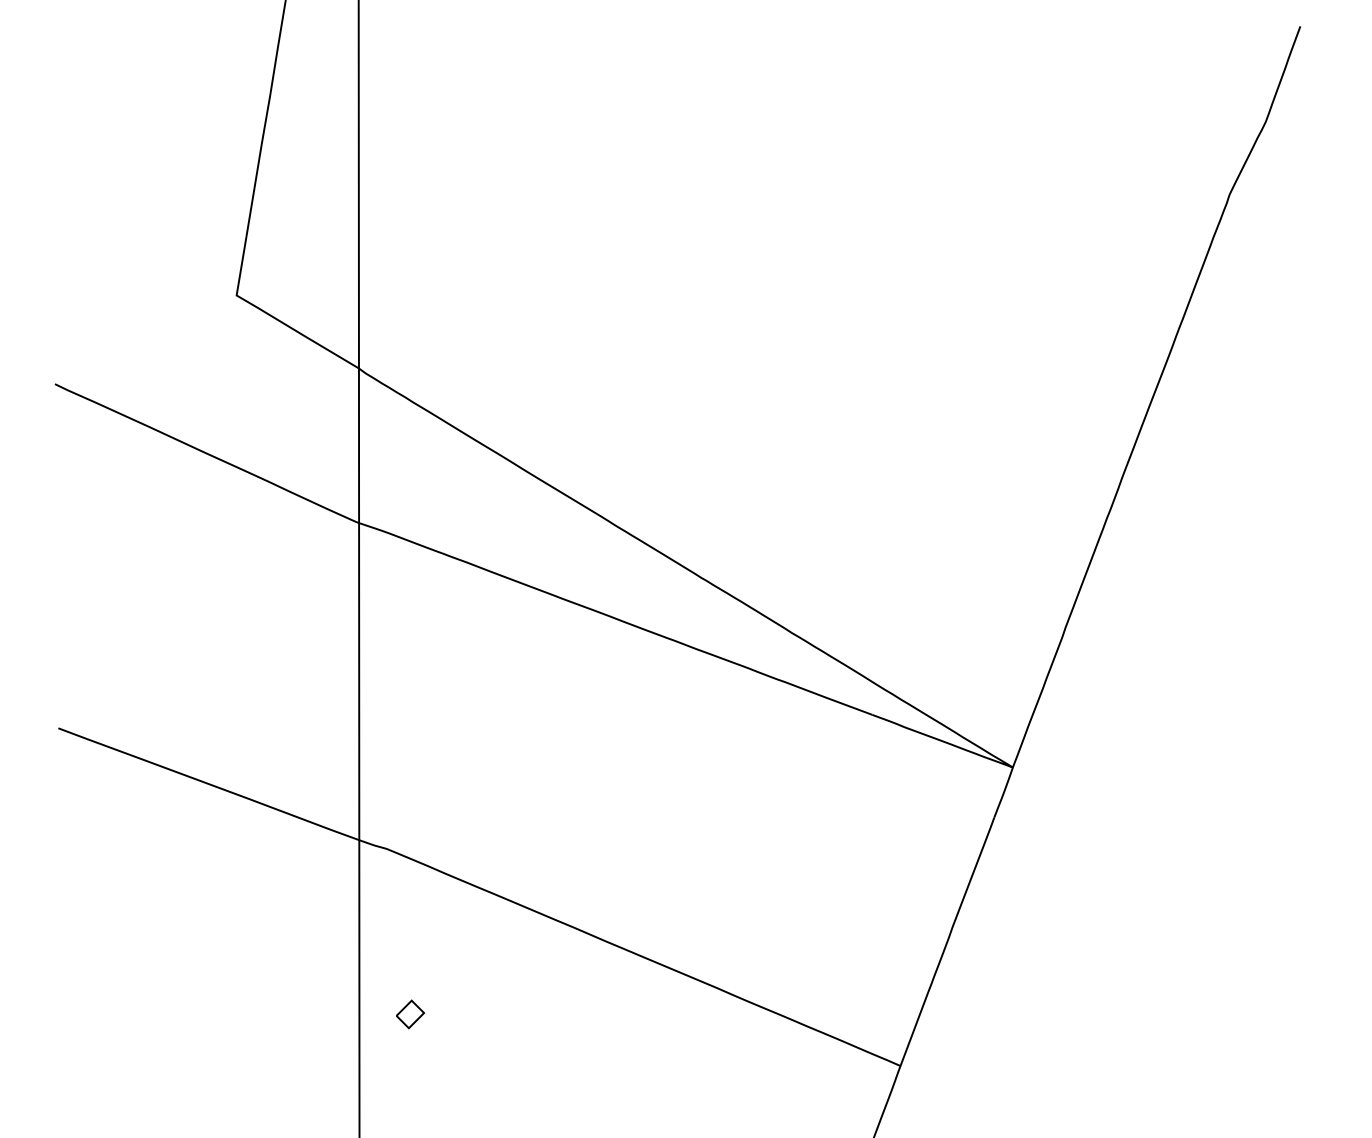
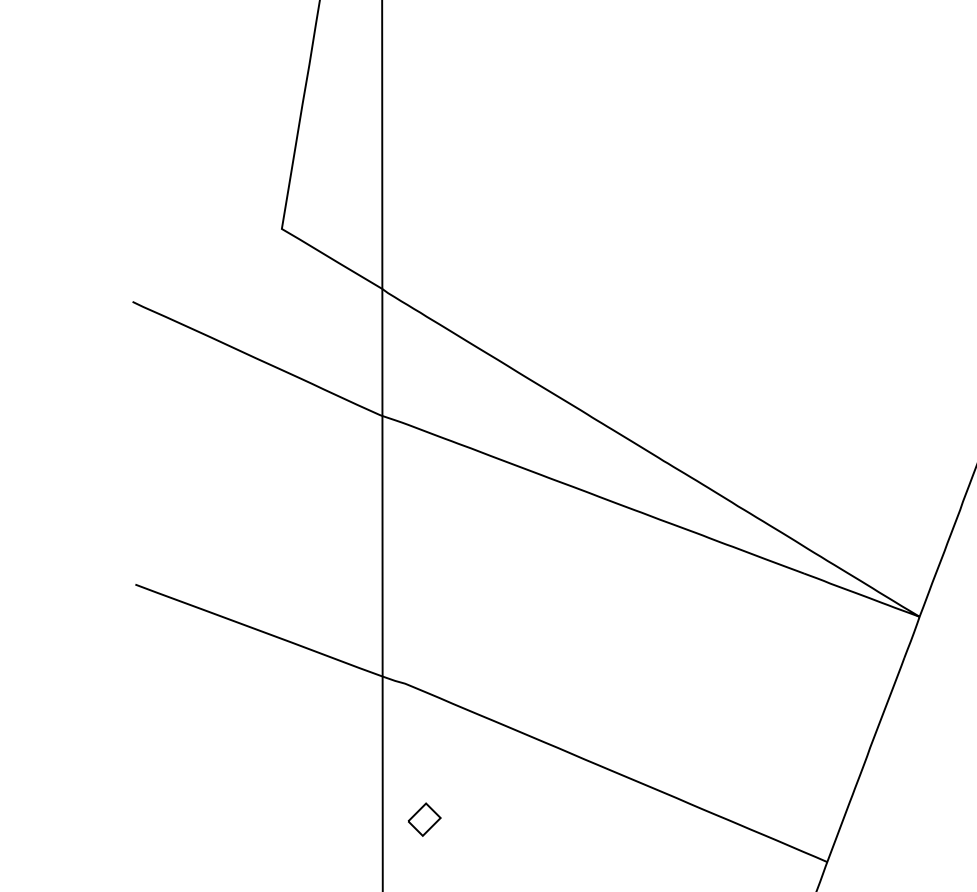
part: (410, 1014) -> (424, 819), size x1.43

